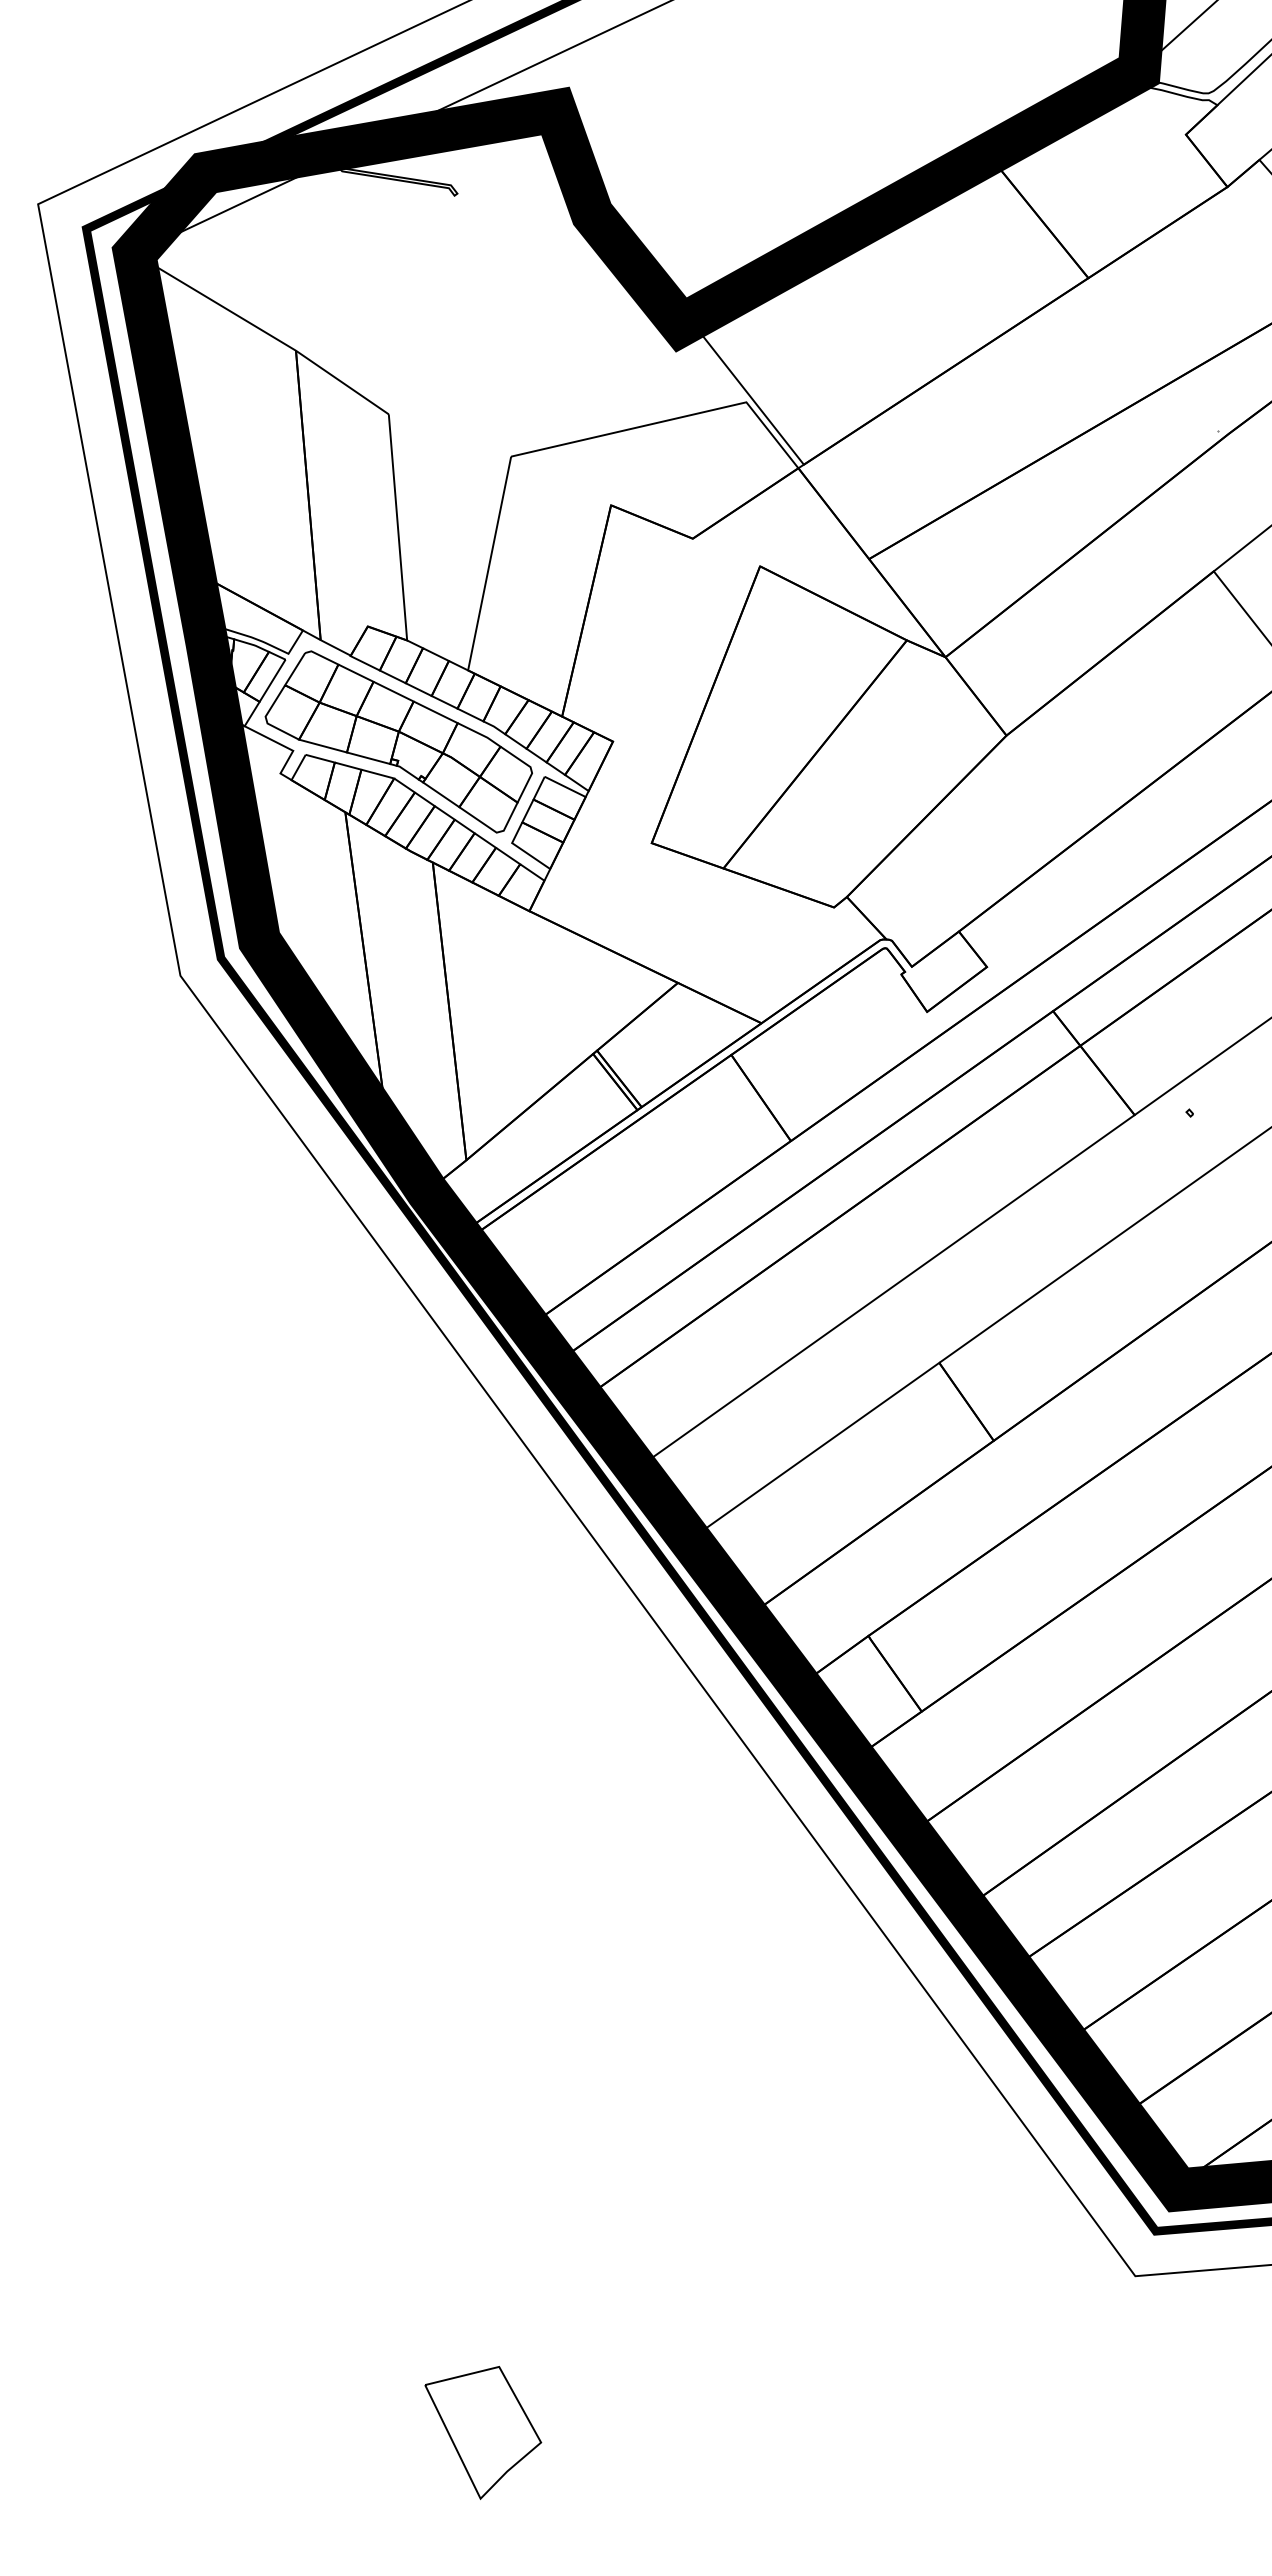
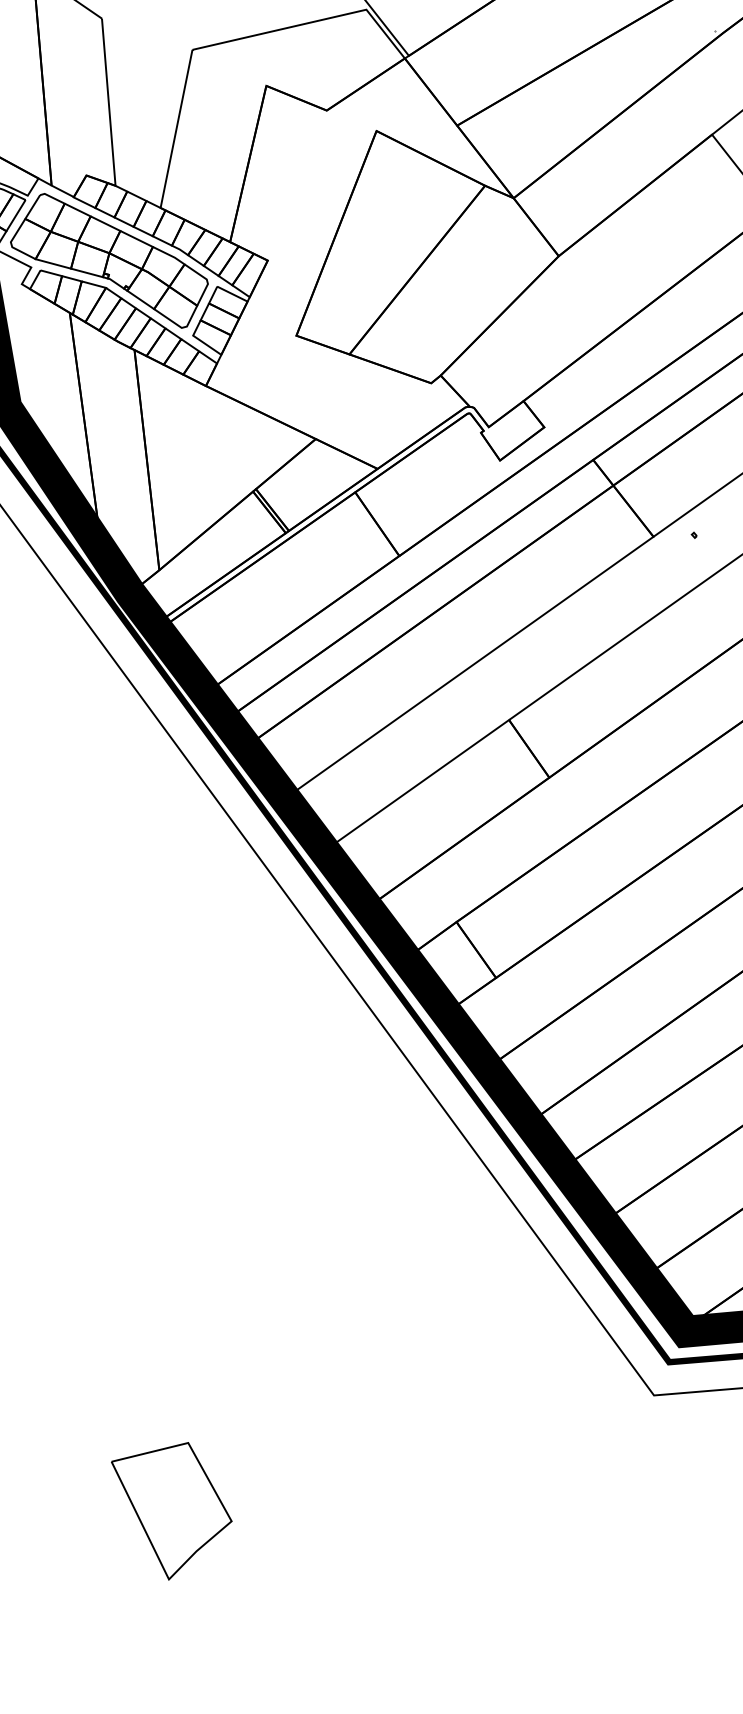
part: (483, 2432) -> (172, 1511), size x1.4

